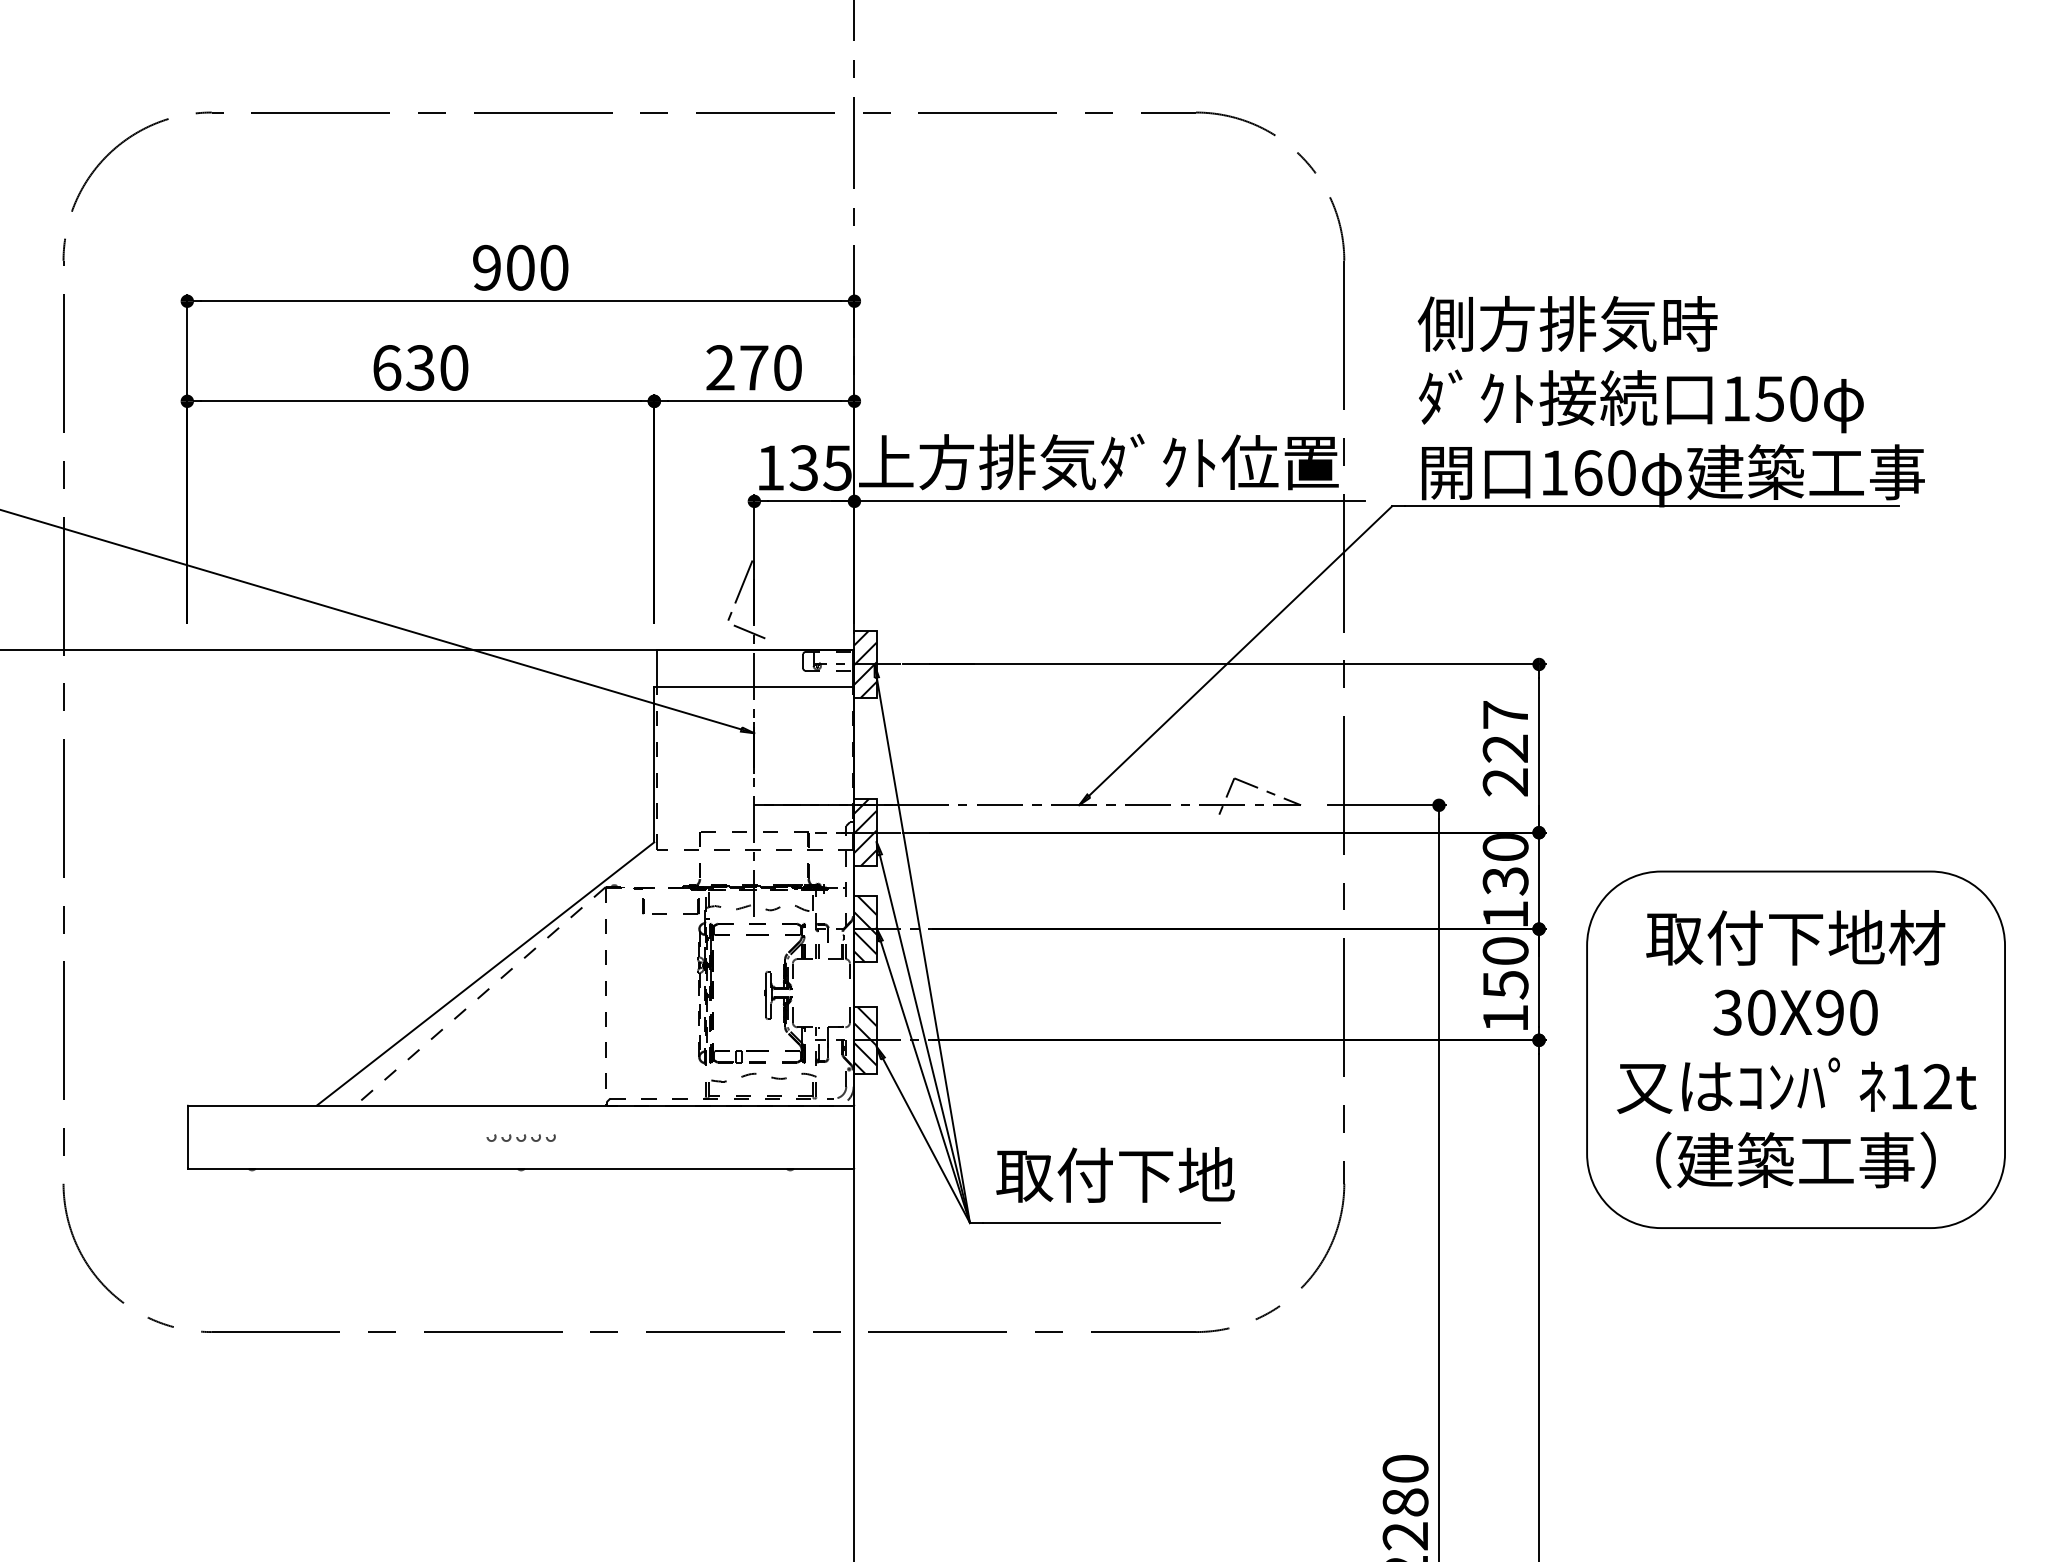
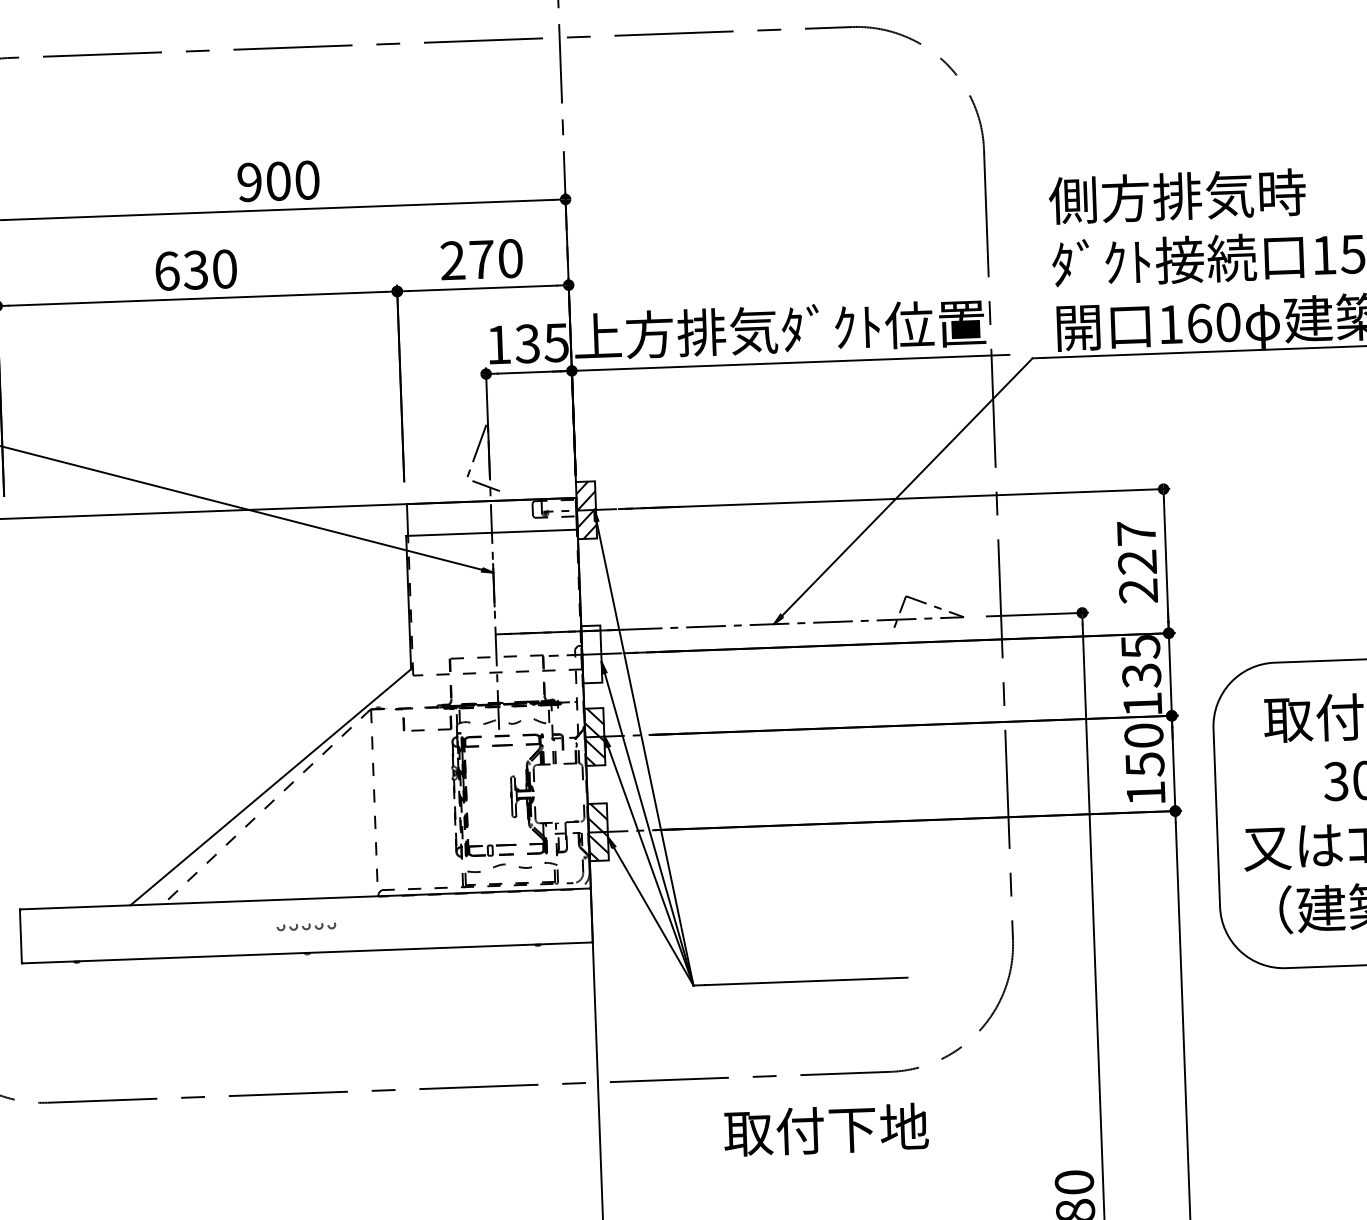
hatch: (865, 832) -> (591, 654), removed
text: (1505, 848) -> (1140, 647), 130 -> 135
text: (1115, 1174) -> (826, 1129), moved

